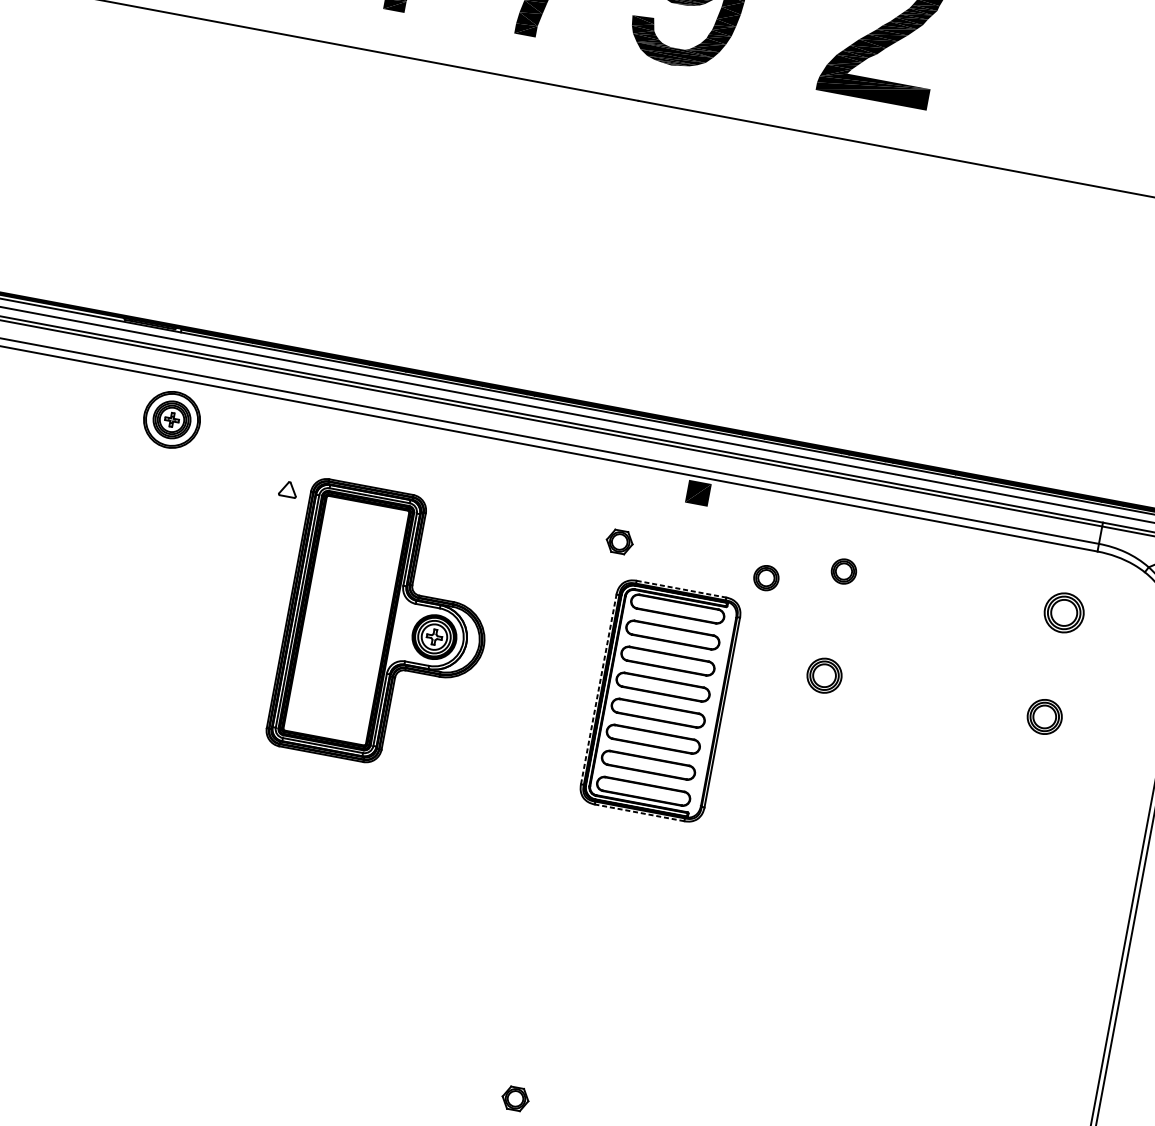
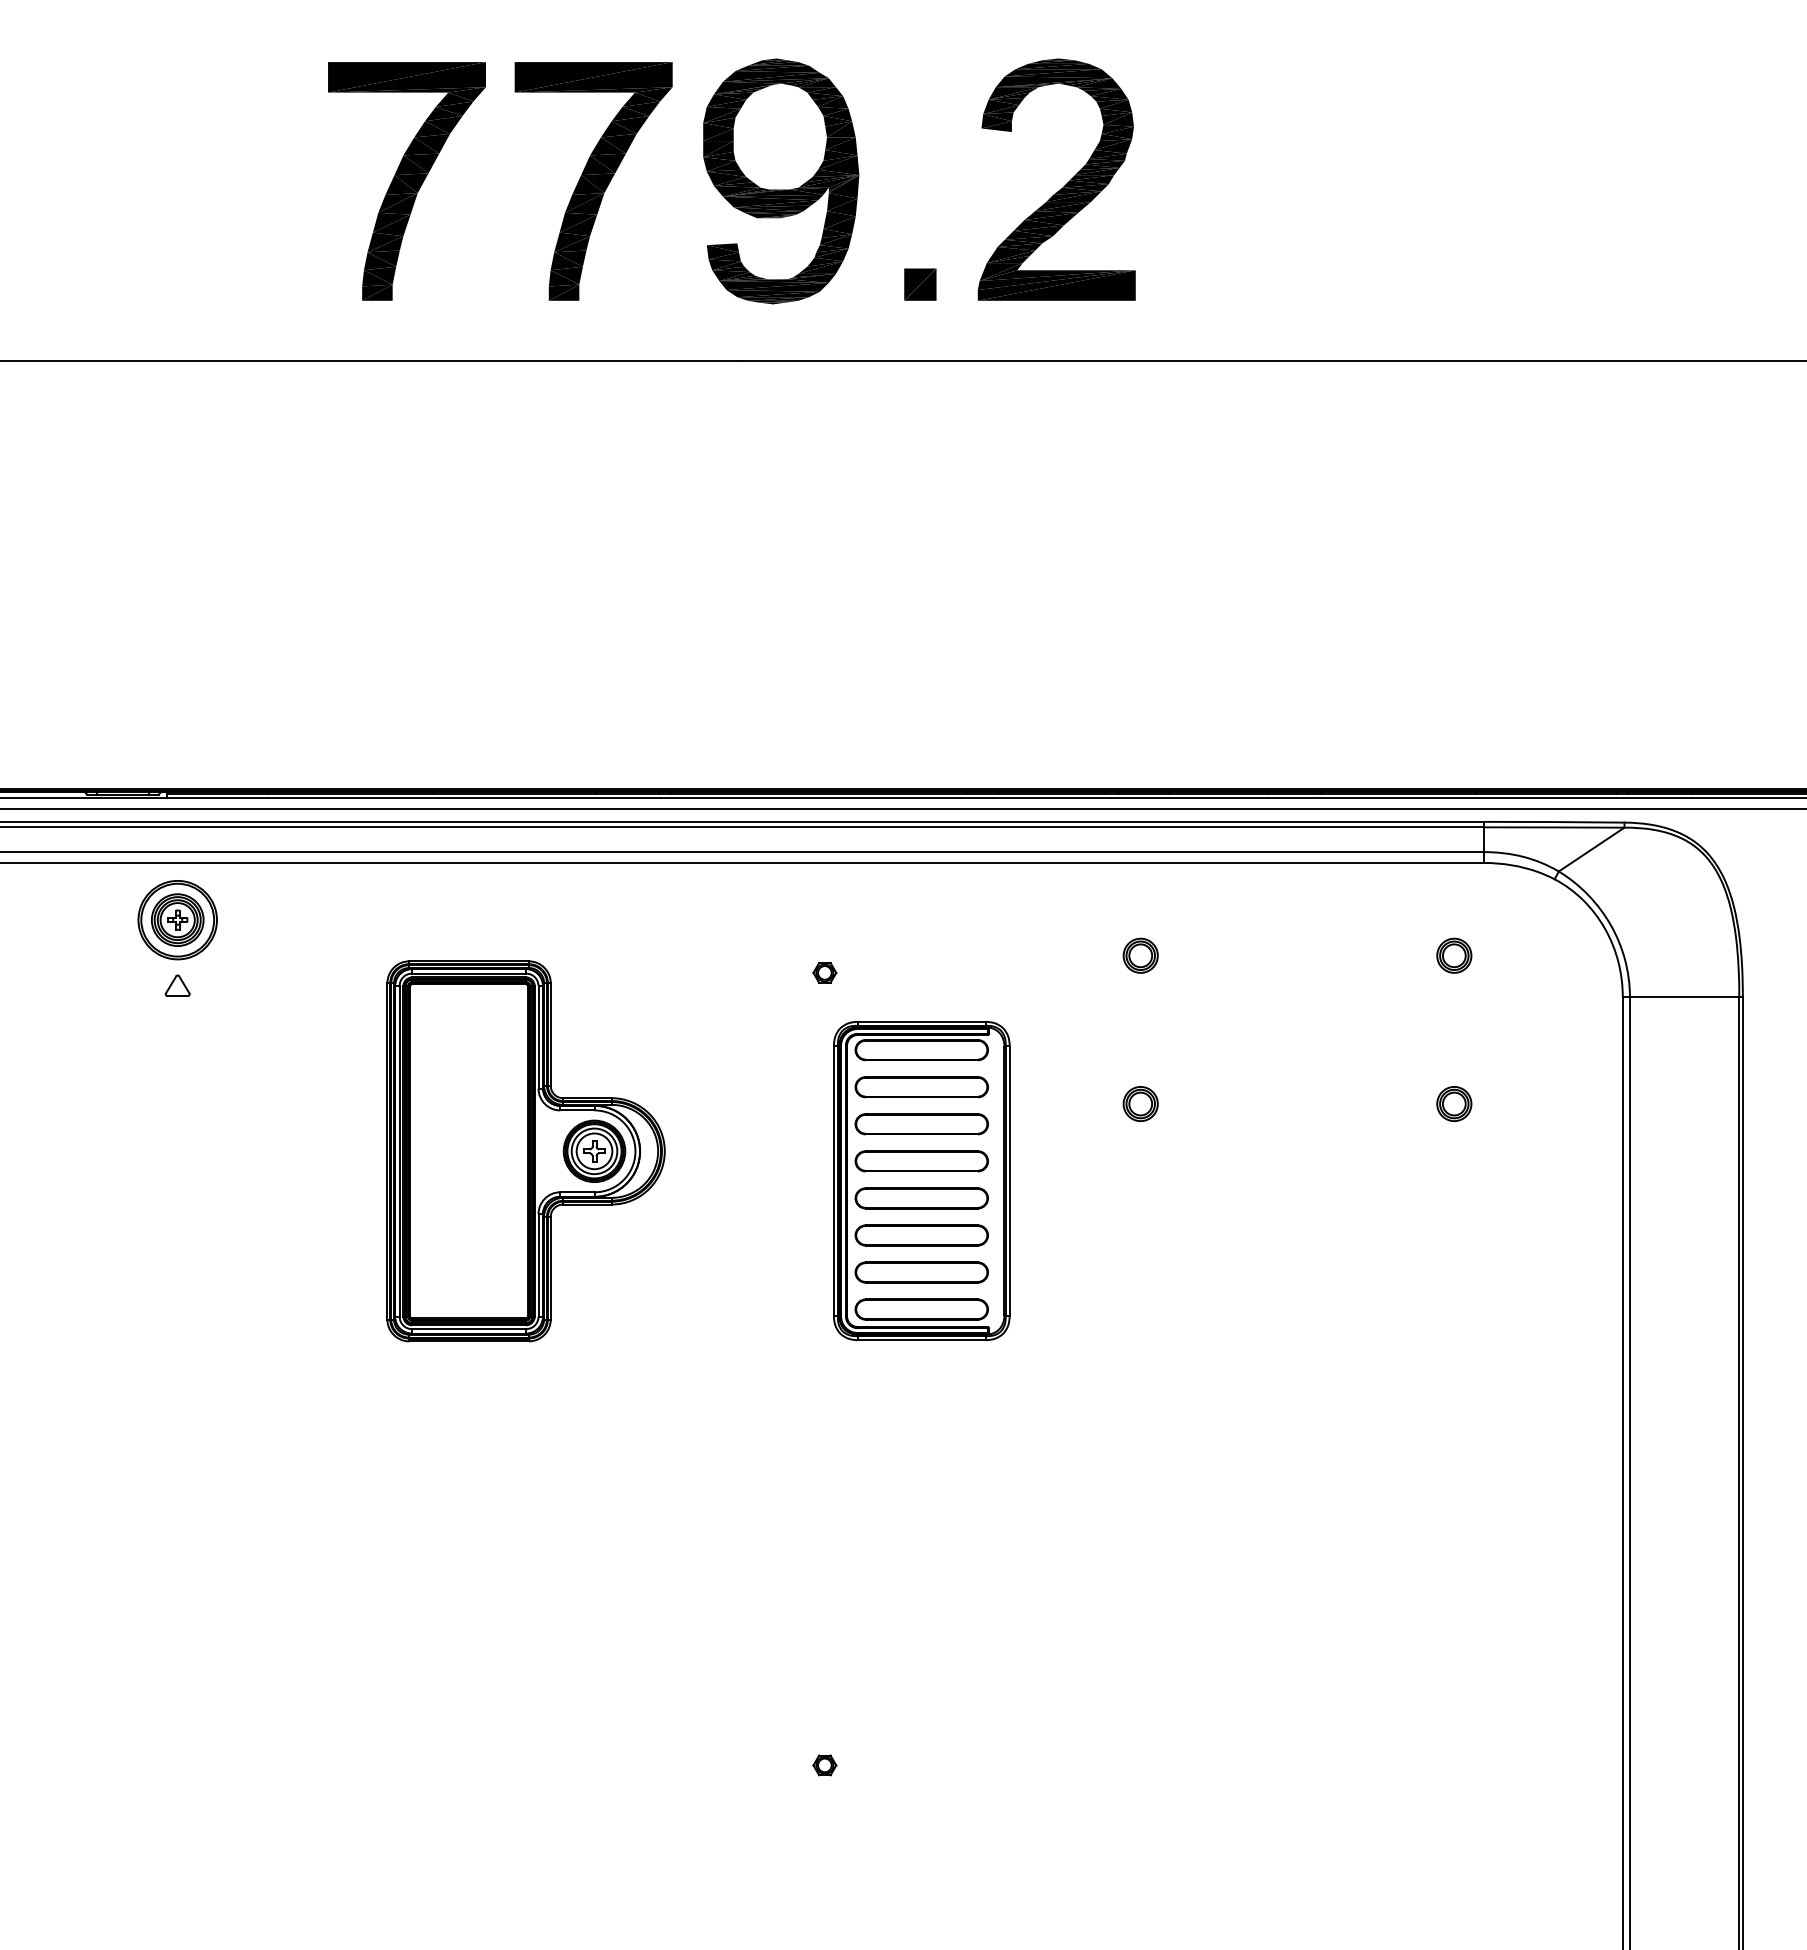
part: (288, 489) -> (177, 985), moved
part: (698, 493) -> (920, 284), moved
part: (619, 541) -> (824, 972), size x0.62
part: (766, 577) -> (1035, 984), removed
line: (681, 588) -> (921, 1021), dashed -> solid
part: (1064, 612) -> (1454, 955), size x0.62
part: (824, 675) -> (1140, 1103), size x0.71
line: (598, 689) -> (833, 1181), dashed -> solid
part: (1044, 716) -> (1454, 1103), size x0.71
line: (639, 813) -> (921, 1340), dashed -> solid
part: (515, 1098) -> (824, 1765), size x0.62

